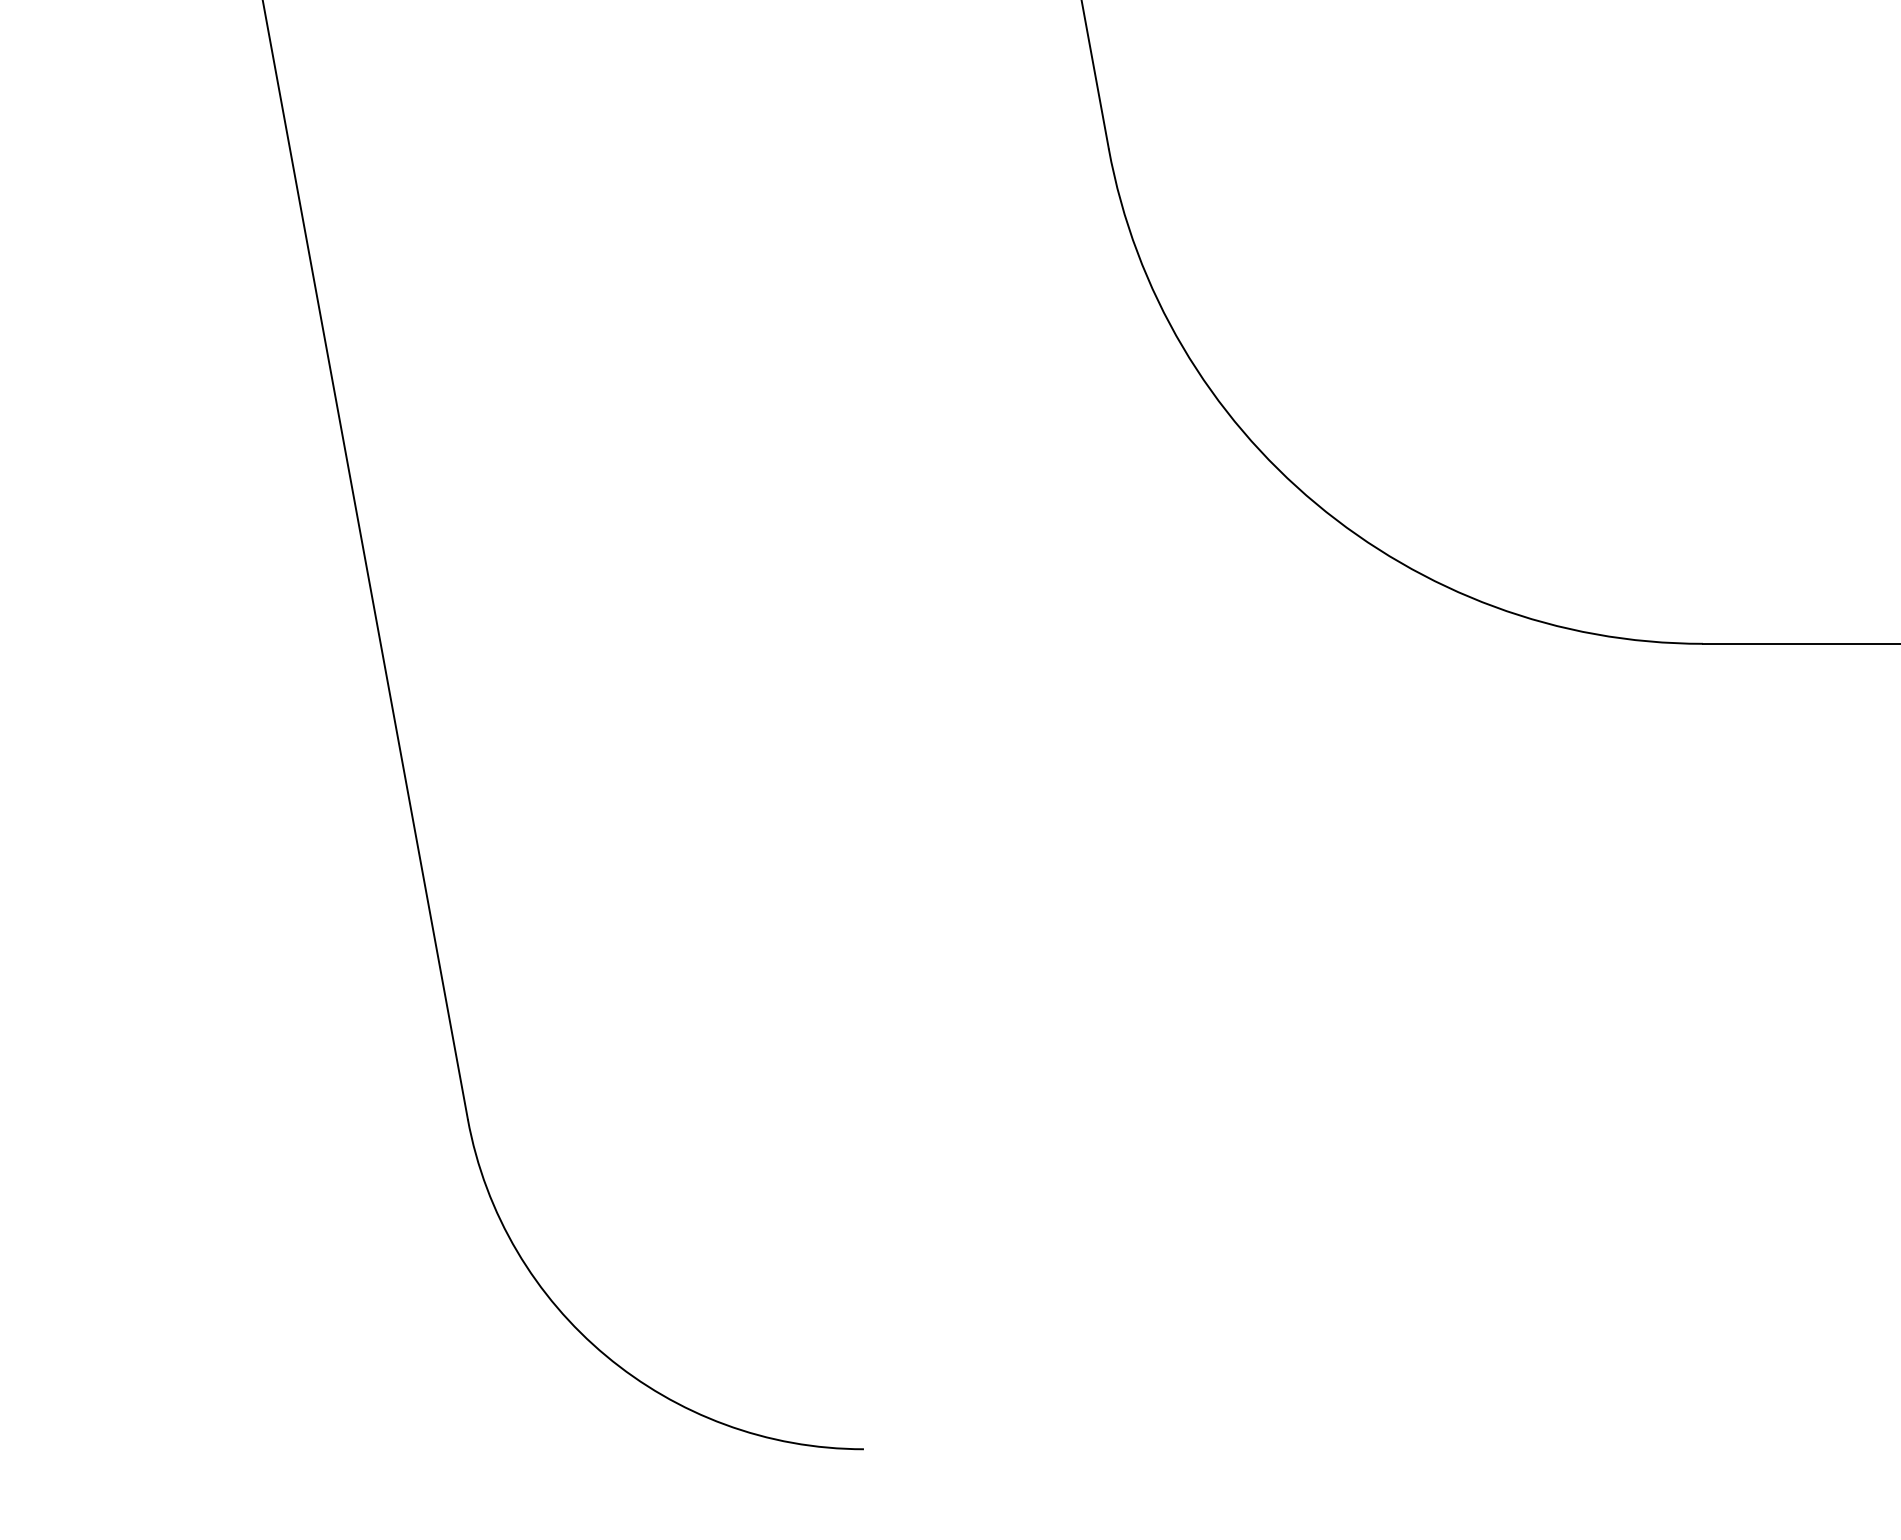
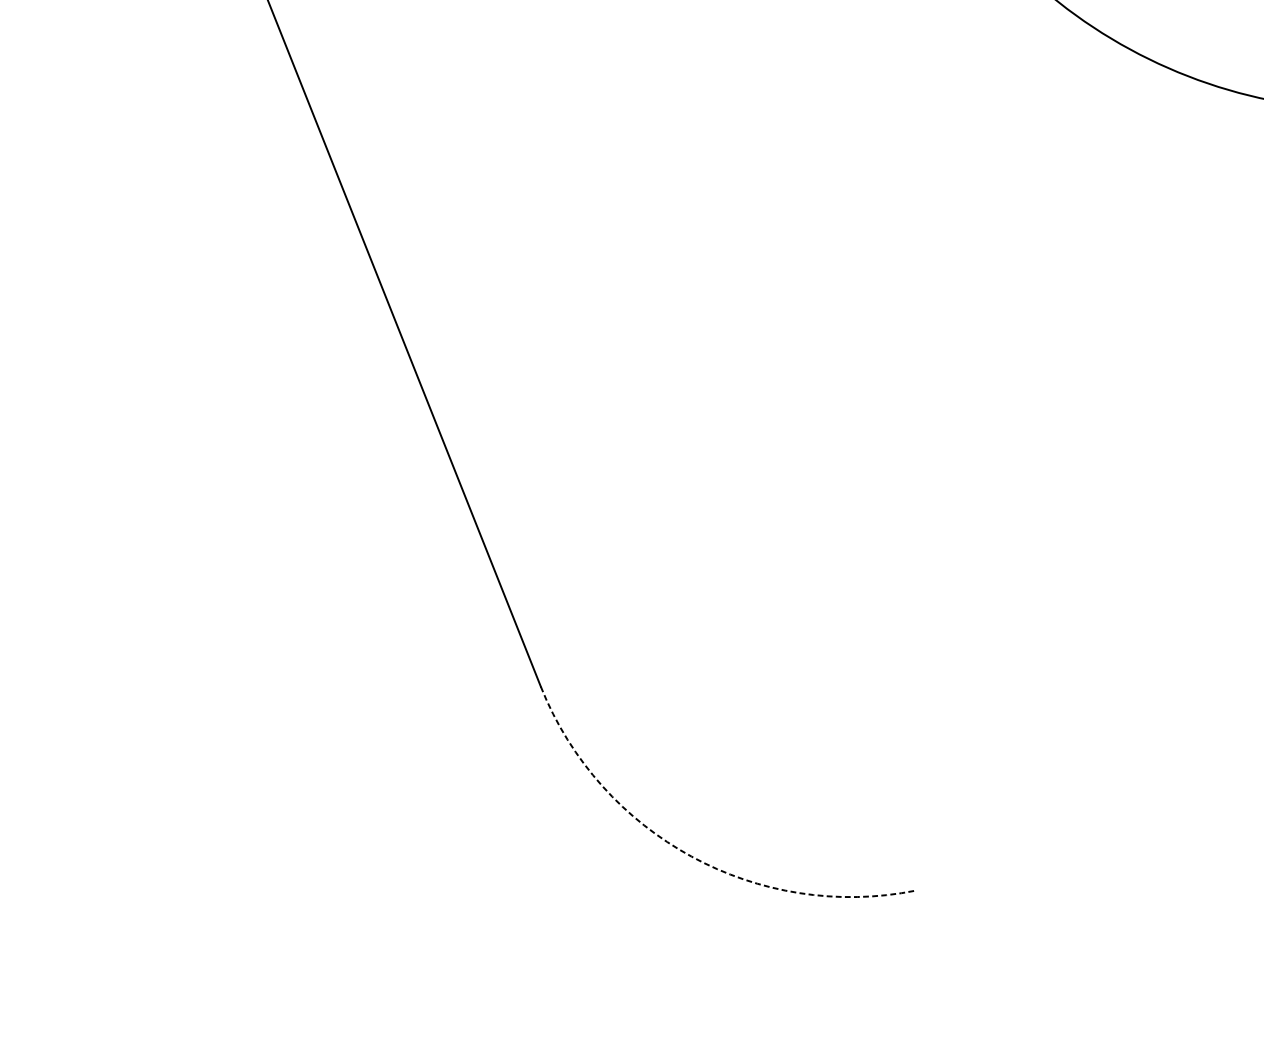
arc: (606, 1355) -> (691, 856), solid -> dashed

